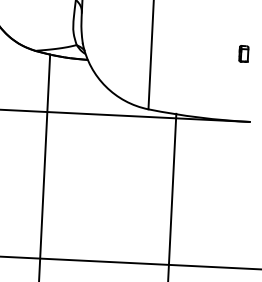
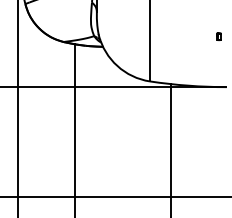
part: (243, 53) -> (218, 36), size x0.6

